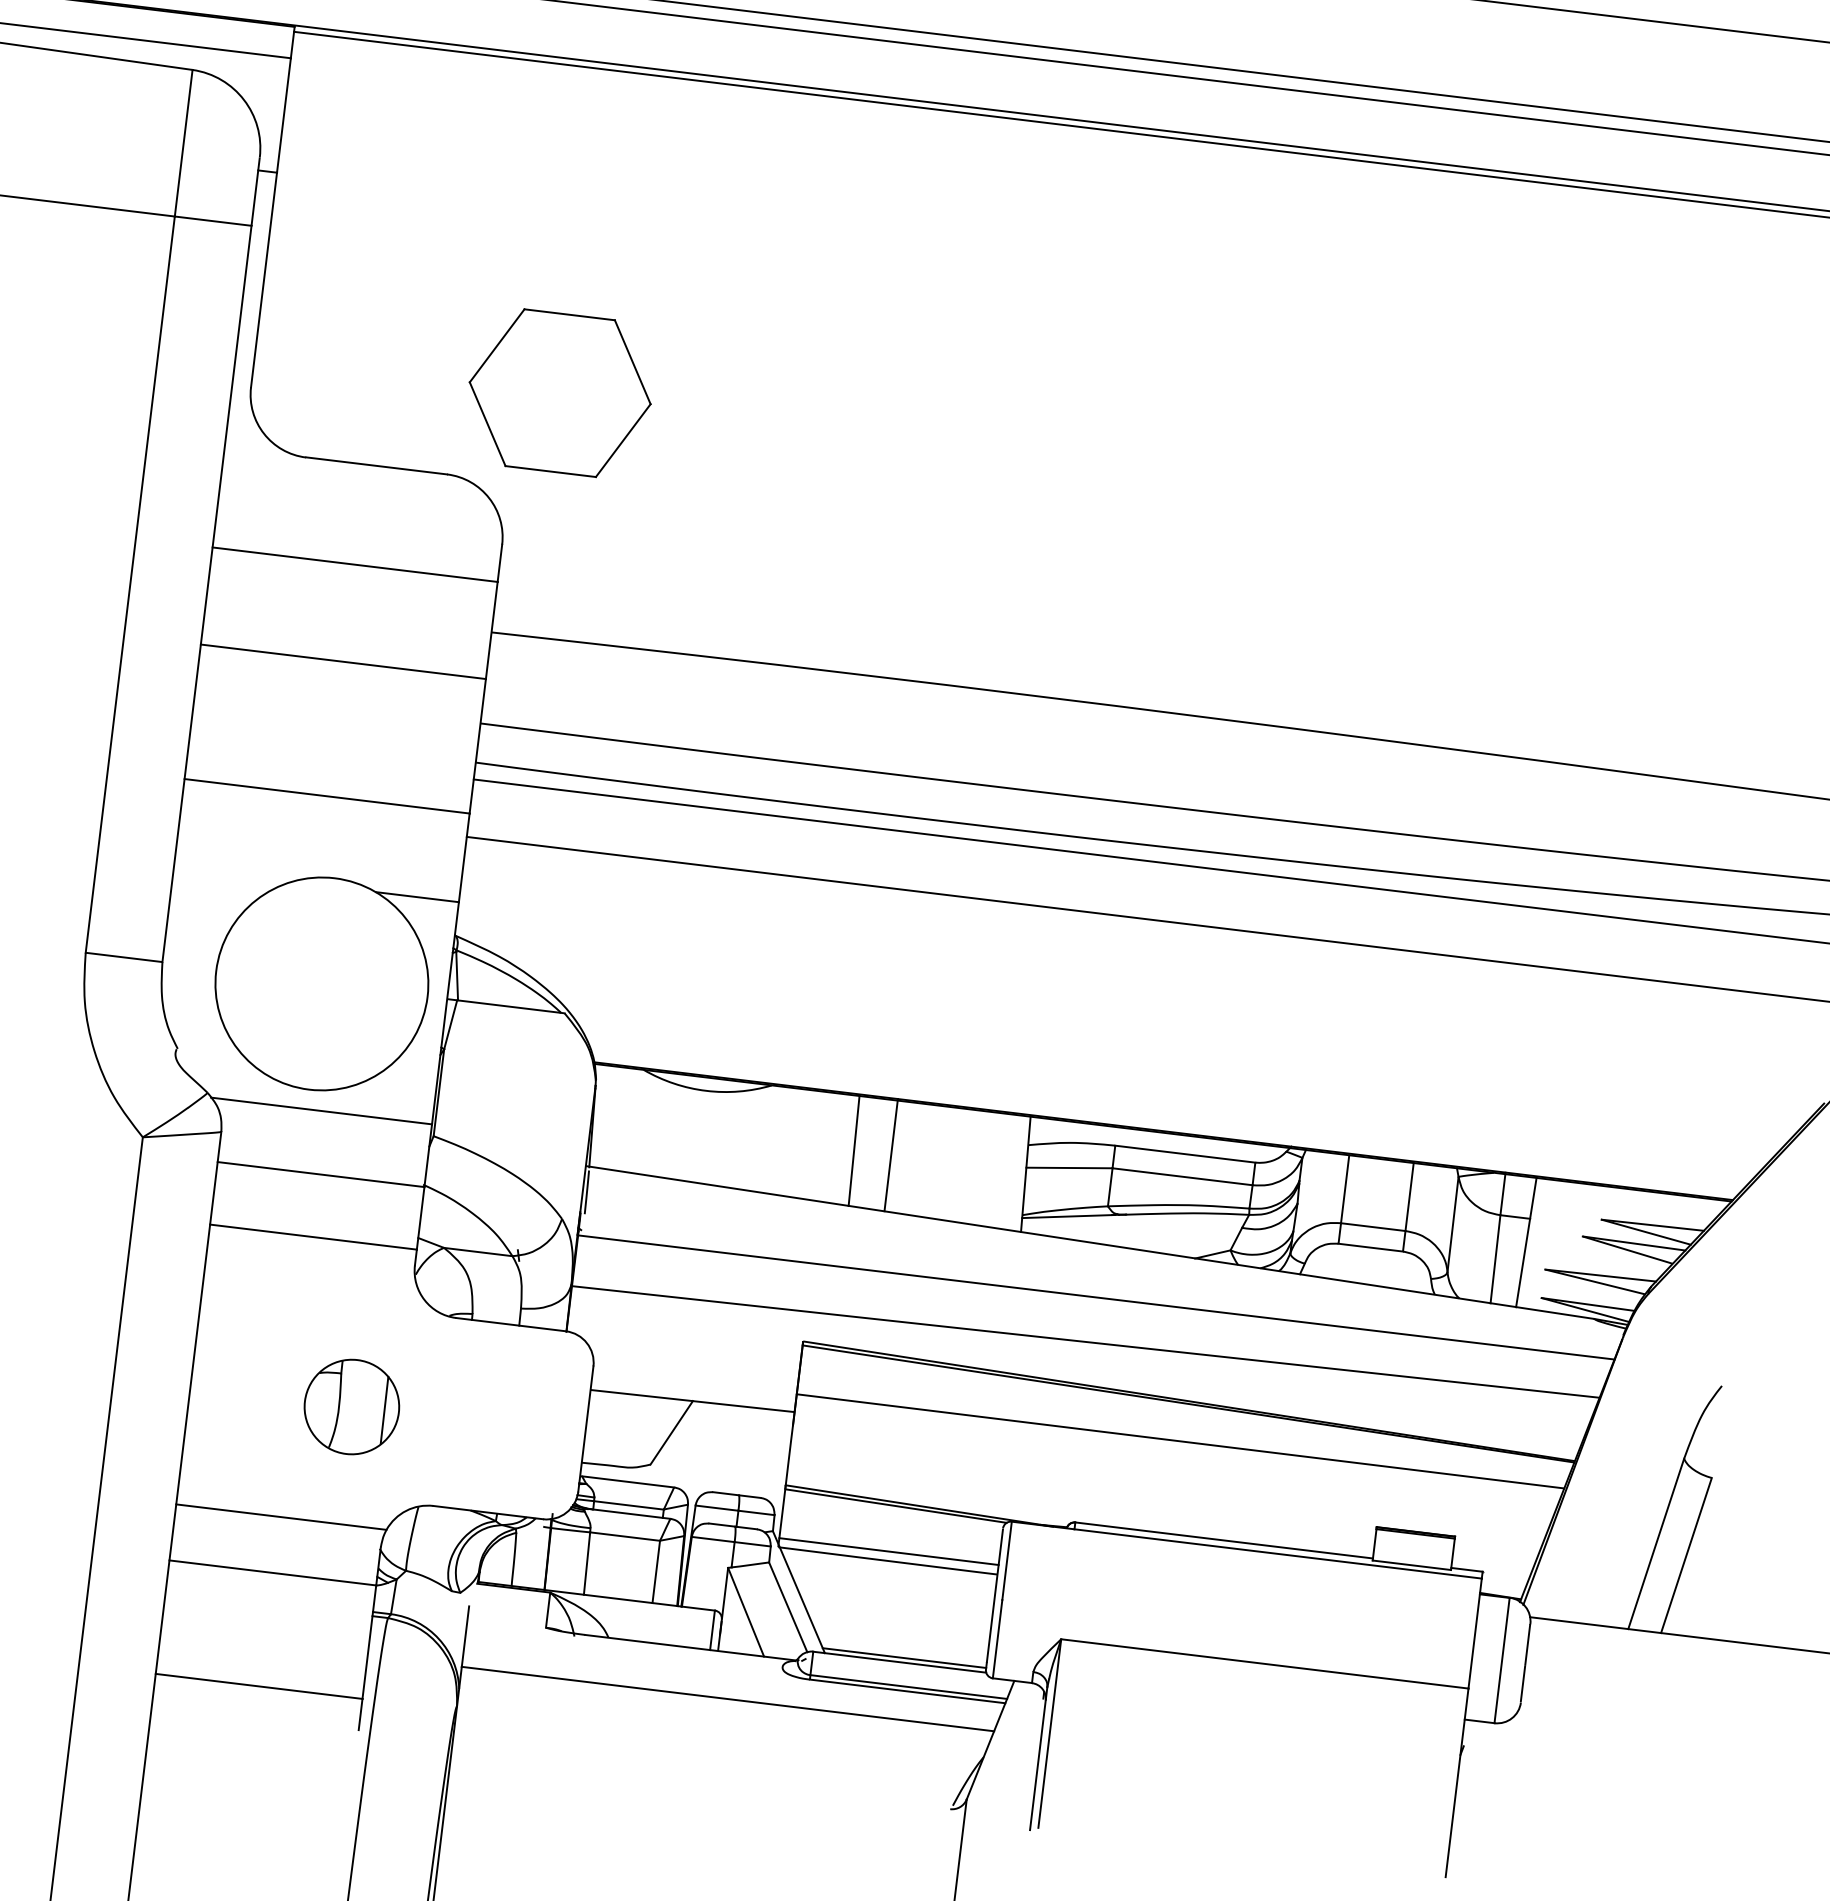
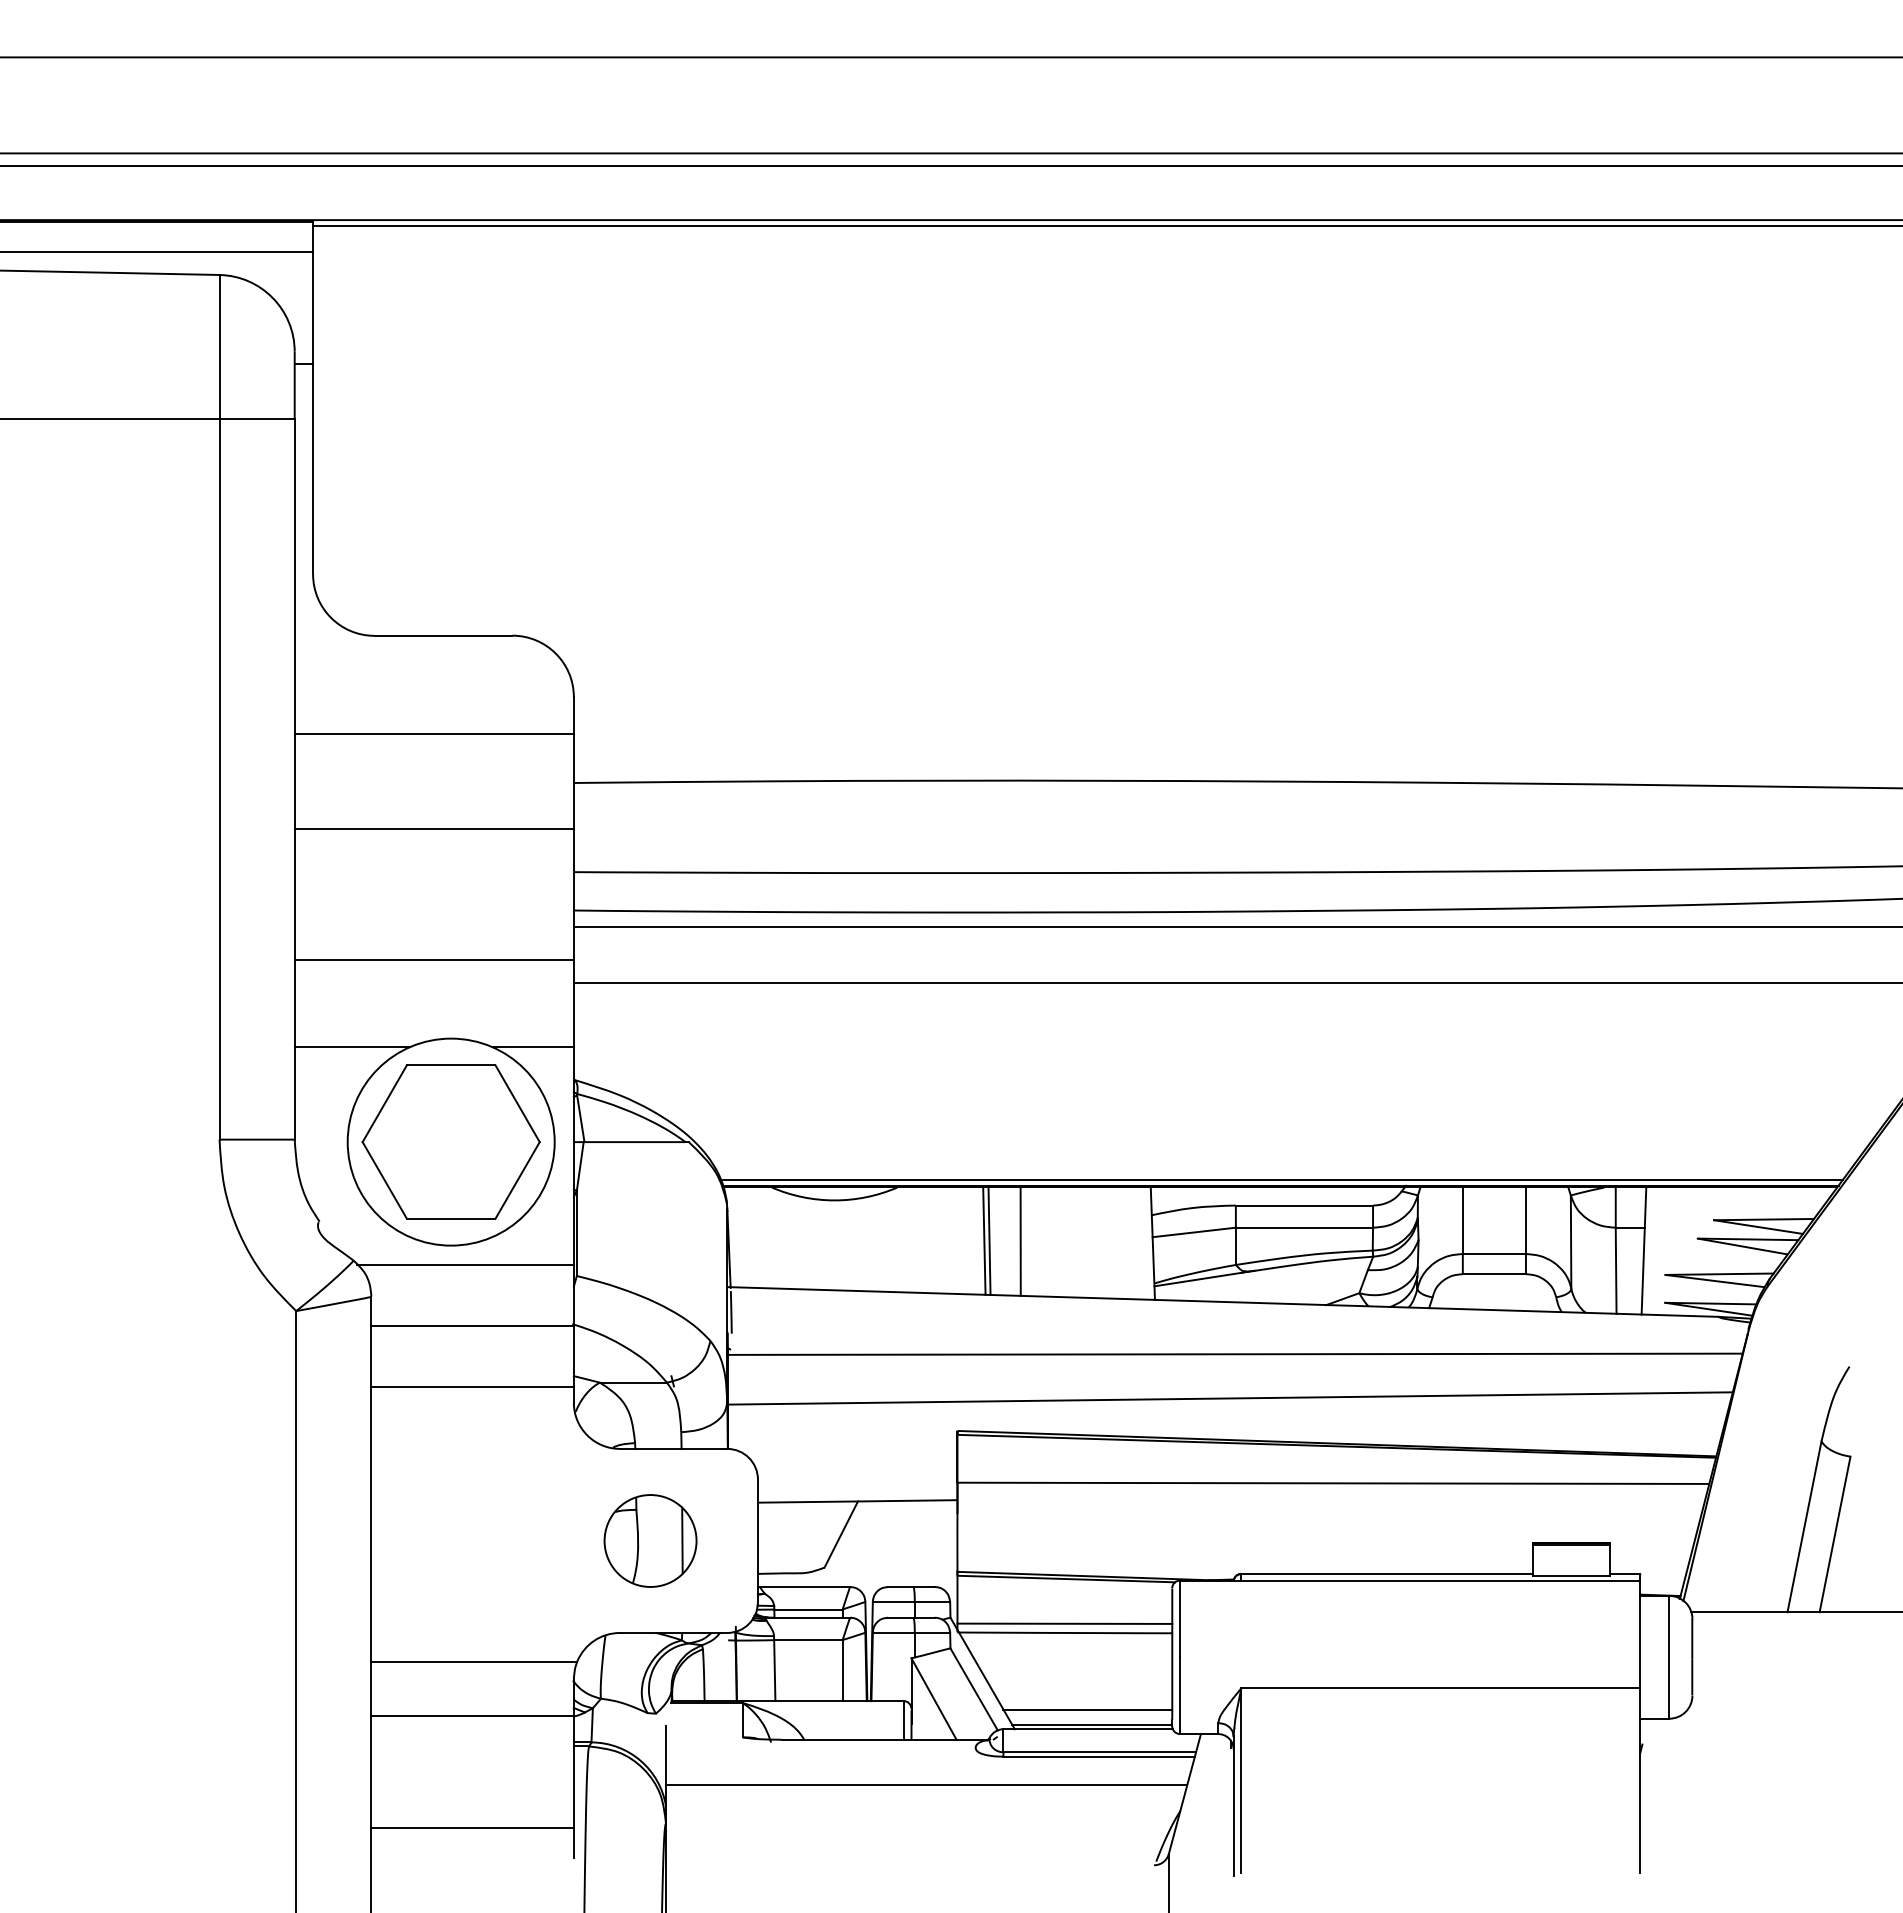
part: (559, 392) -> (450, 1141), moved
line: (231, 875) -> (351, 1047), added
line: (1164, 1125) -> (1281, 1180), added
line: (859, 1150) -> (989, 1240), added
part: (351, 1406) -> (650, 1540), moved
line: (901, 1641) -> (1087, 1709), added

